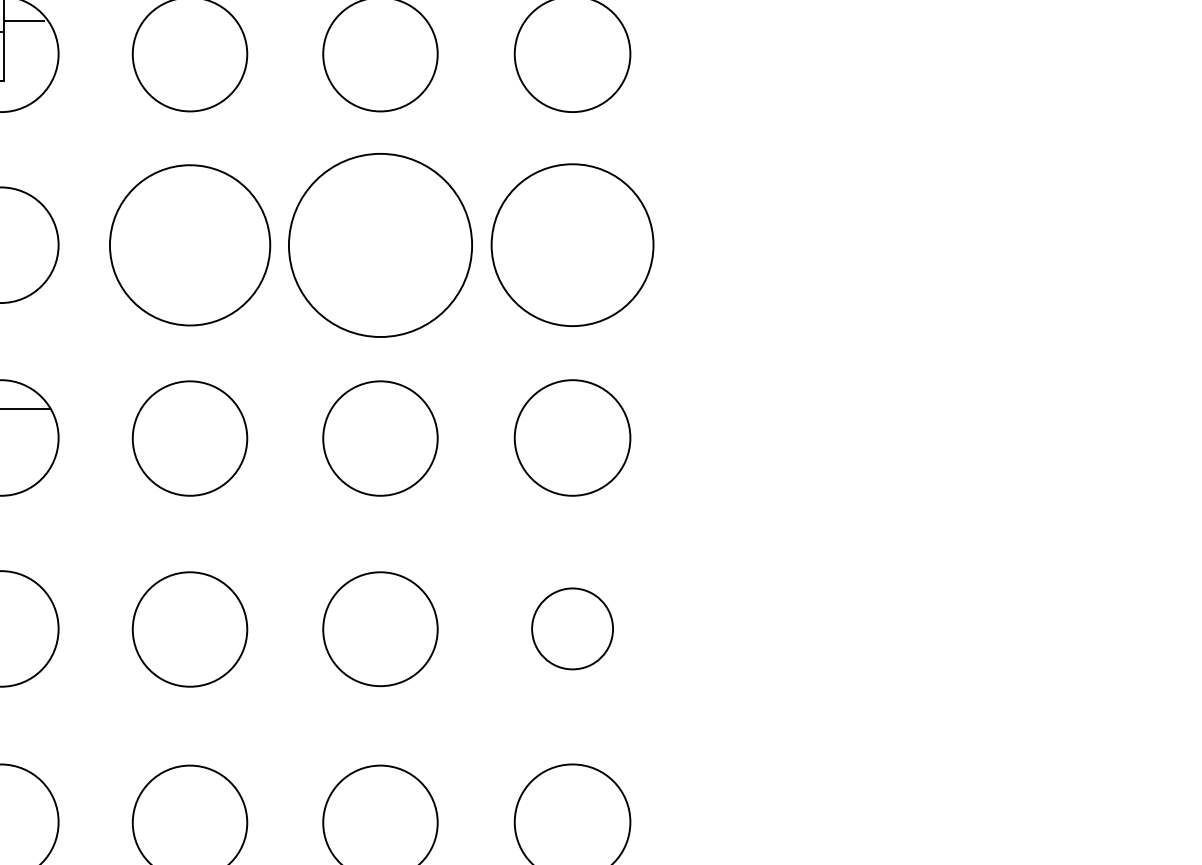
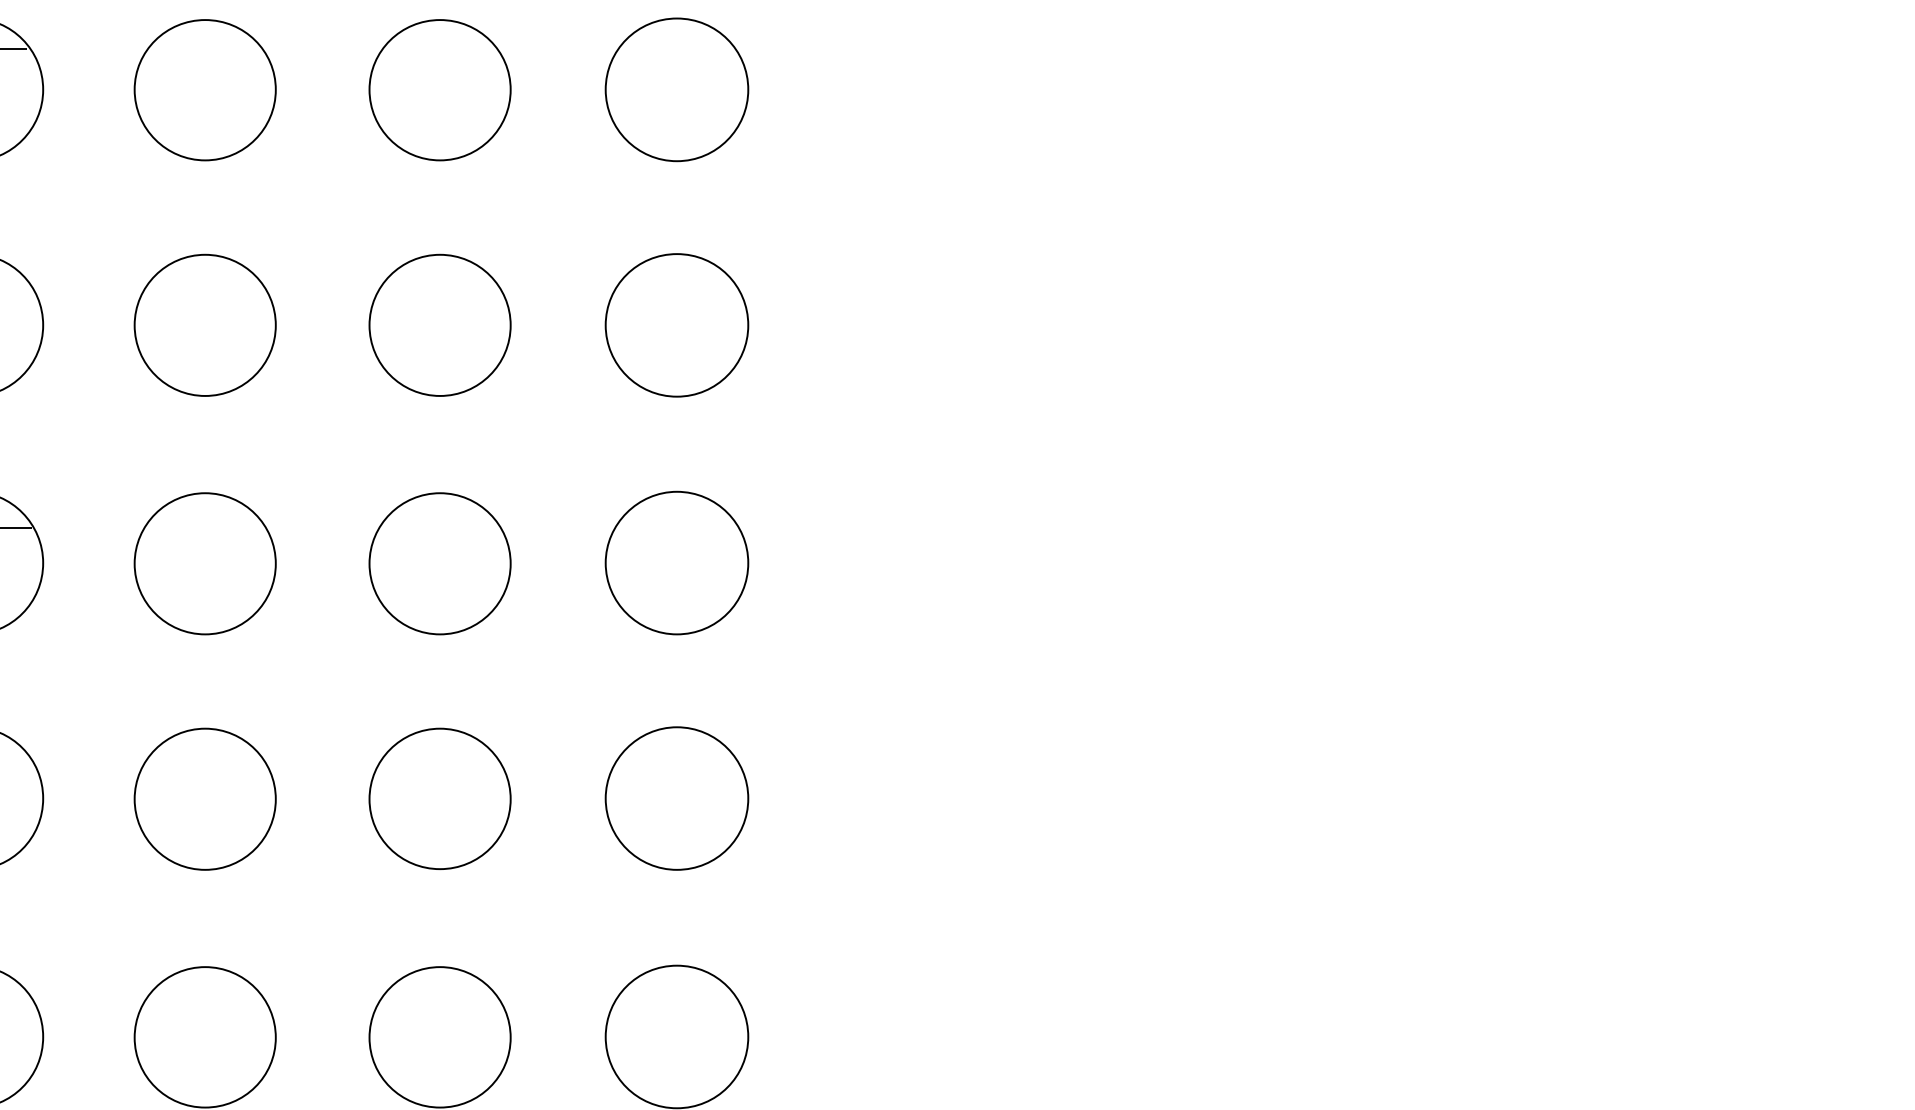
part: (189, 244) -> (204, 324), size x0.71
part: (379, 244) -> (439, 324), size x0.62
part: (572, 245) -> (676, 325), size x0.71
part: (572, 628) -> (676, 798), size x1.43

